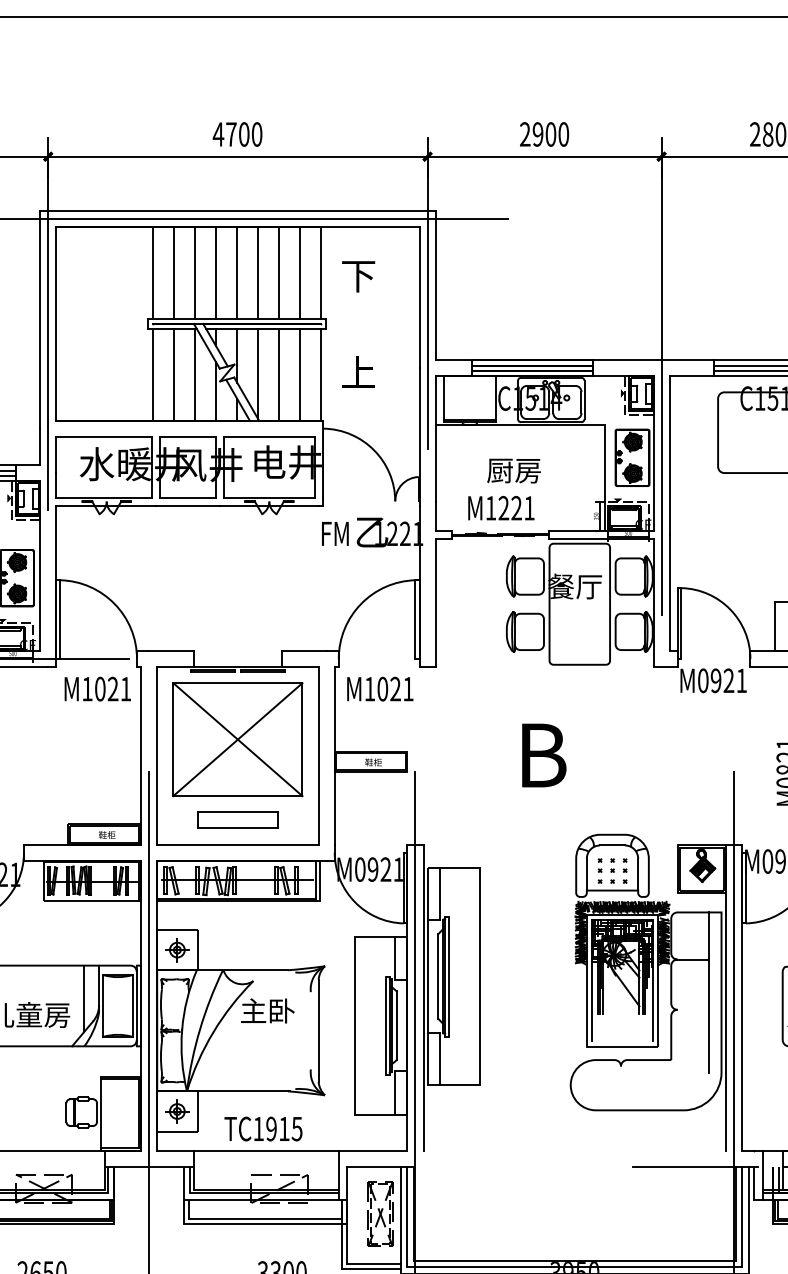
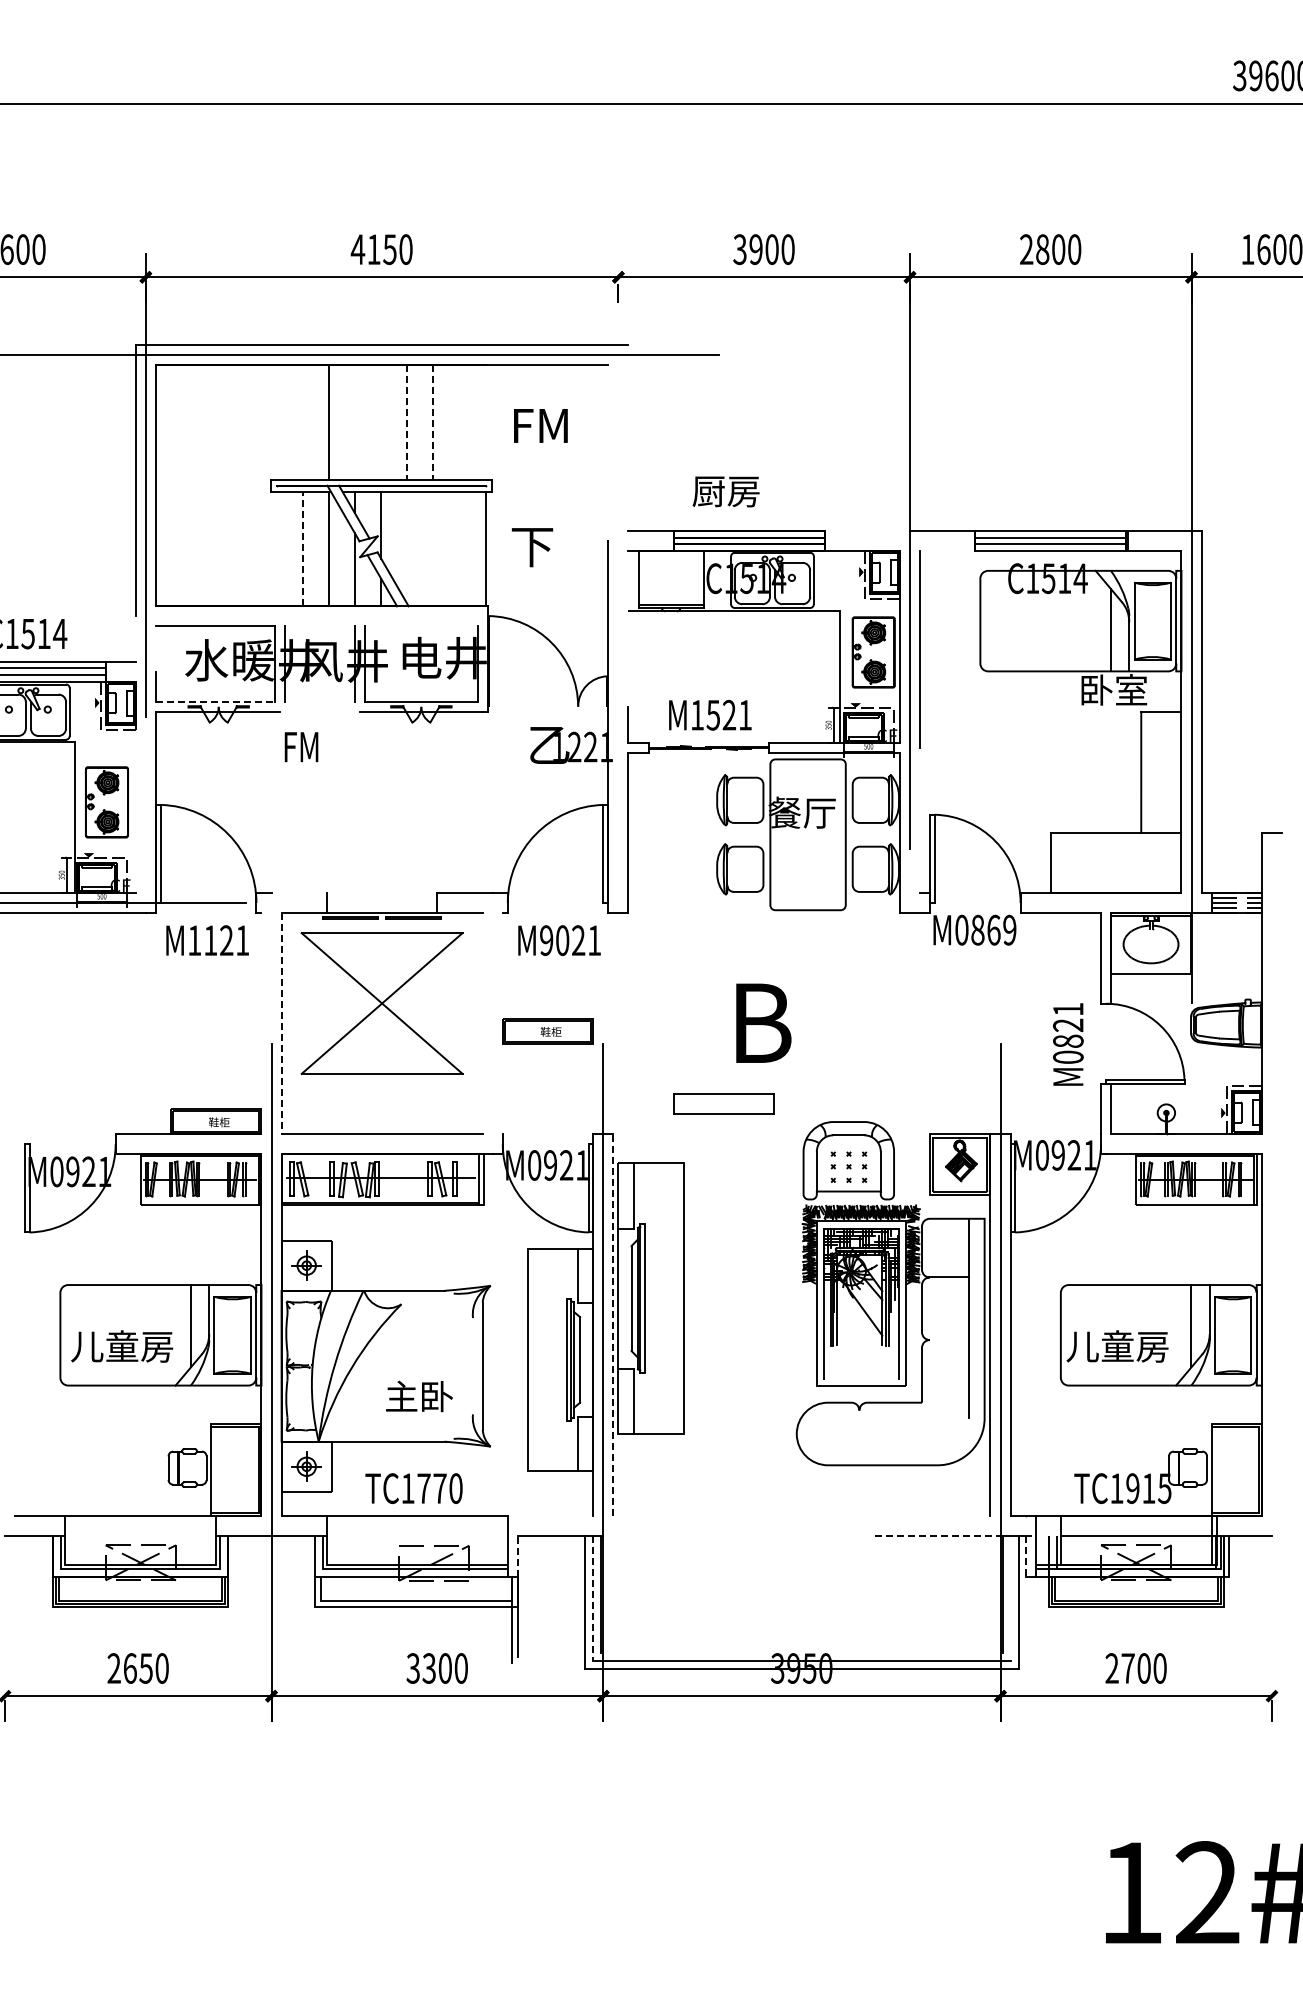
text: (237, 134) -> (381, 249), 4700 -> 4150
text: (524, 134) -> (739, 249), 2900 -> 3900
line: (153, 273) -> (276, 422), removed
line: (173, 273) -> (302, 422), removed
line: (215, 273) -> (354, 422), removed
line: (237, 273) -> (381, 422), removed
line: (258, 273) -> (407, 422), solid -> dashed
line: (279, 273) -> (433, 422), solid -> dashed
line: (300, 273) -> (459, 422), removed
line: (320, 273) -> (485, 422), removed
text: (364, 276) -> (539, 426), 下 -> FM
line: (435, 285) -> (628, 437), removed
line: (427, 293) -> (618, 447), removed
line: (419, 297) -> (608, 452), removed
line: (627, 359) -> (867, 530), removed
text: (358, 372) -> (532, 546), 上 -> 下
line: (258, 373) -> (407, 547), removed
line: (153, 374) -> (276, 548), removed
line: (173, 374) -> (302, 548), solid -> dashed
line: (279, 374) -> (433, 548), removed
line: (300, 374) -> (459, 548), removed
line: (691, 376) -> (947, 551), removed
line: (187, 437) -> (319, 626), removed
line: (269, 437) -> (421, 626), removed
line: (435, 438) -> (628, 628), removed
line: (39, 446) -> (135, 638), removed
line: (55, 454) -> (155, 648), removed
text: (513, 470) -> (725, 491), moved
line: (104, 497) -> (215, 701), solid -> dashed
line: (187, 497) -> (319, 701), removed
line: (187, 505) -> (319, 711), removed
text: (503, 507) -> (713, 714), M1221 -> M1521
text: (335, 534) -> (301, 747), moved
line: (39, 575) -> (135, 799), removed
line: (670, 591) -> (920, 819), removed
line: (170, 650) -> (298, 892), removed
text: (728, 680) -> (993, 929), M0921 -> M0869
text: (100, 689) -> (210, 940), M1021 -> M1121
text: (369, 689) -> (546, 940), M1021 -> M9021
line: (173, 739) -> (301, 1003), removed
line: (302, 739) -> (462, 1003), removed
line: (141, 755) -> (261, 1023), removed
line: (157, 755) -> (281, 1023), solid -> dashed
line: (318, 755) -> (482, 1023), removed
line: (334, 755) -> (502, 1023), removed
part: (237, 819) -> (723, 1103), moved
line: (423, 997) -> (613, 1324), solid -> dashed
text: (267, 1010) -> (419, 1396), moved
text: (283, 1128) -> (439, 1488), TC1915 -> TC1770
line: (373, 1151) -> (550, 1516), removed
line: (683, 1167) -> (937, 1536), solid -> dashed
line: (346, 1183) -> (517, 1556), solid -> dashed
line: (754, 1183) -> (1025, 1556), solid -> dashed
part: (380, 1214) -> (559, 1594), removed
line: (742, 1217) -> (1010, 1598), removed
line: (407, 1218) -> (593, 1599), solid -> dashed
line: (574, 1261) -> (801, 1653), removed
line: (373, 1264) -> (551, 1657), removed
line: (371, 1269) -> (548, 1663), removed

